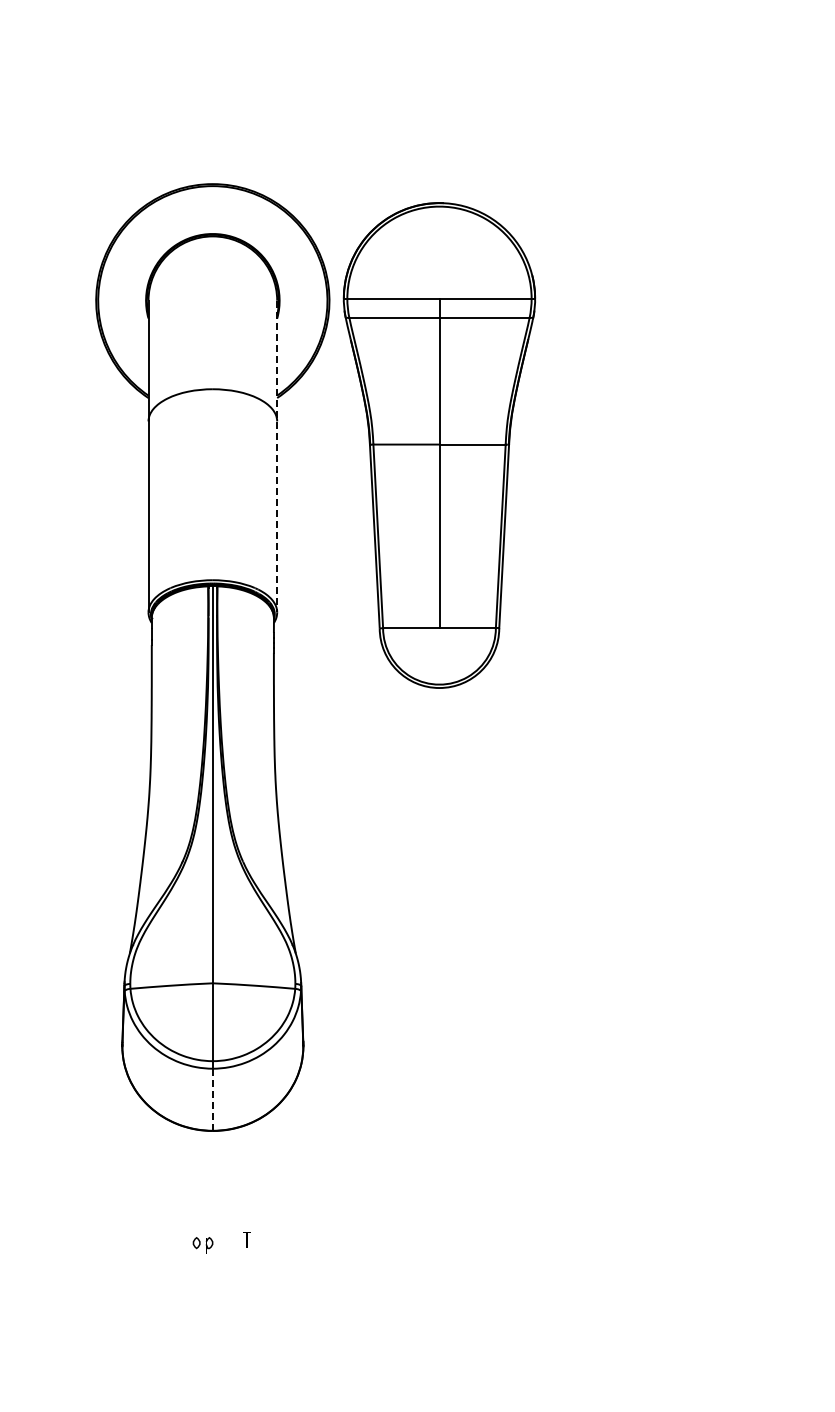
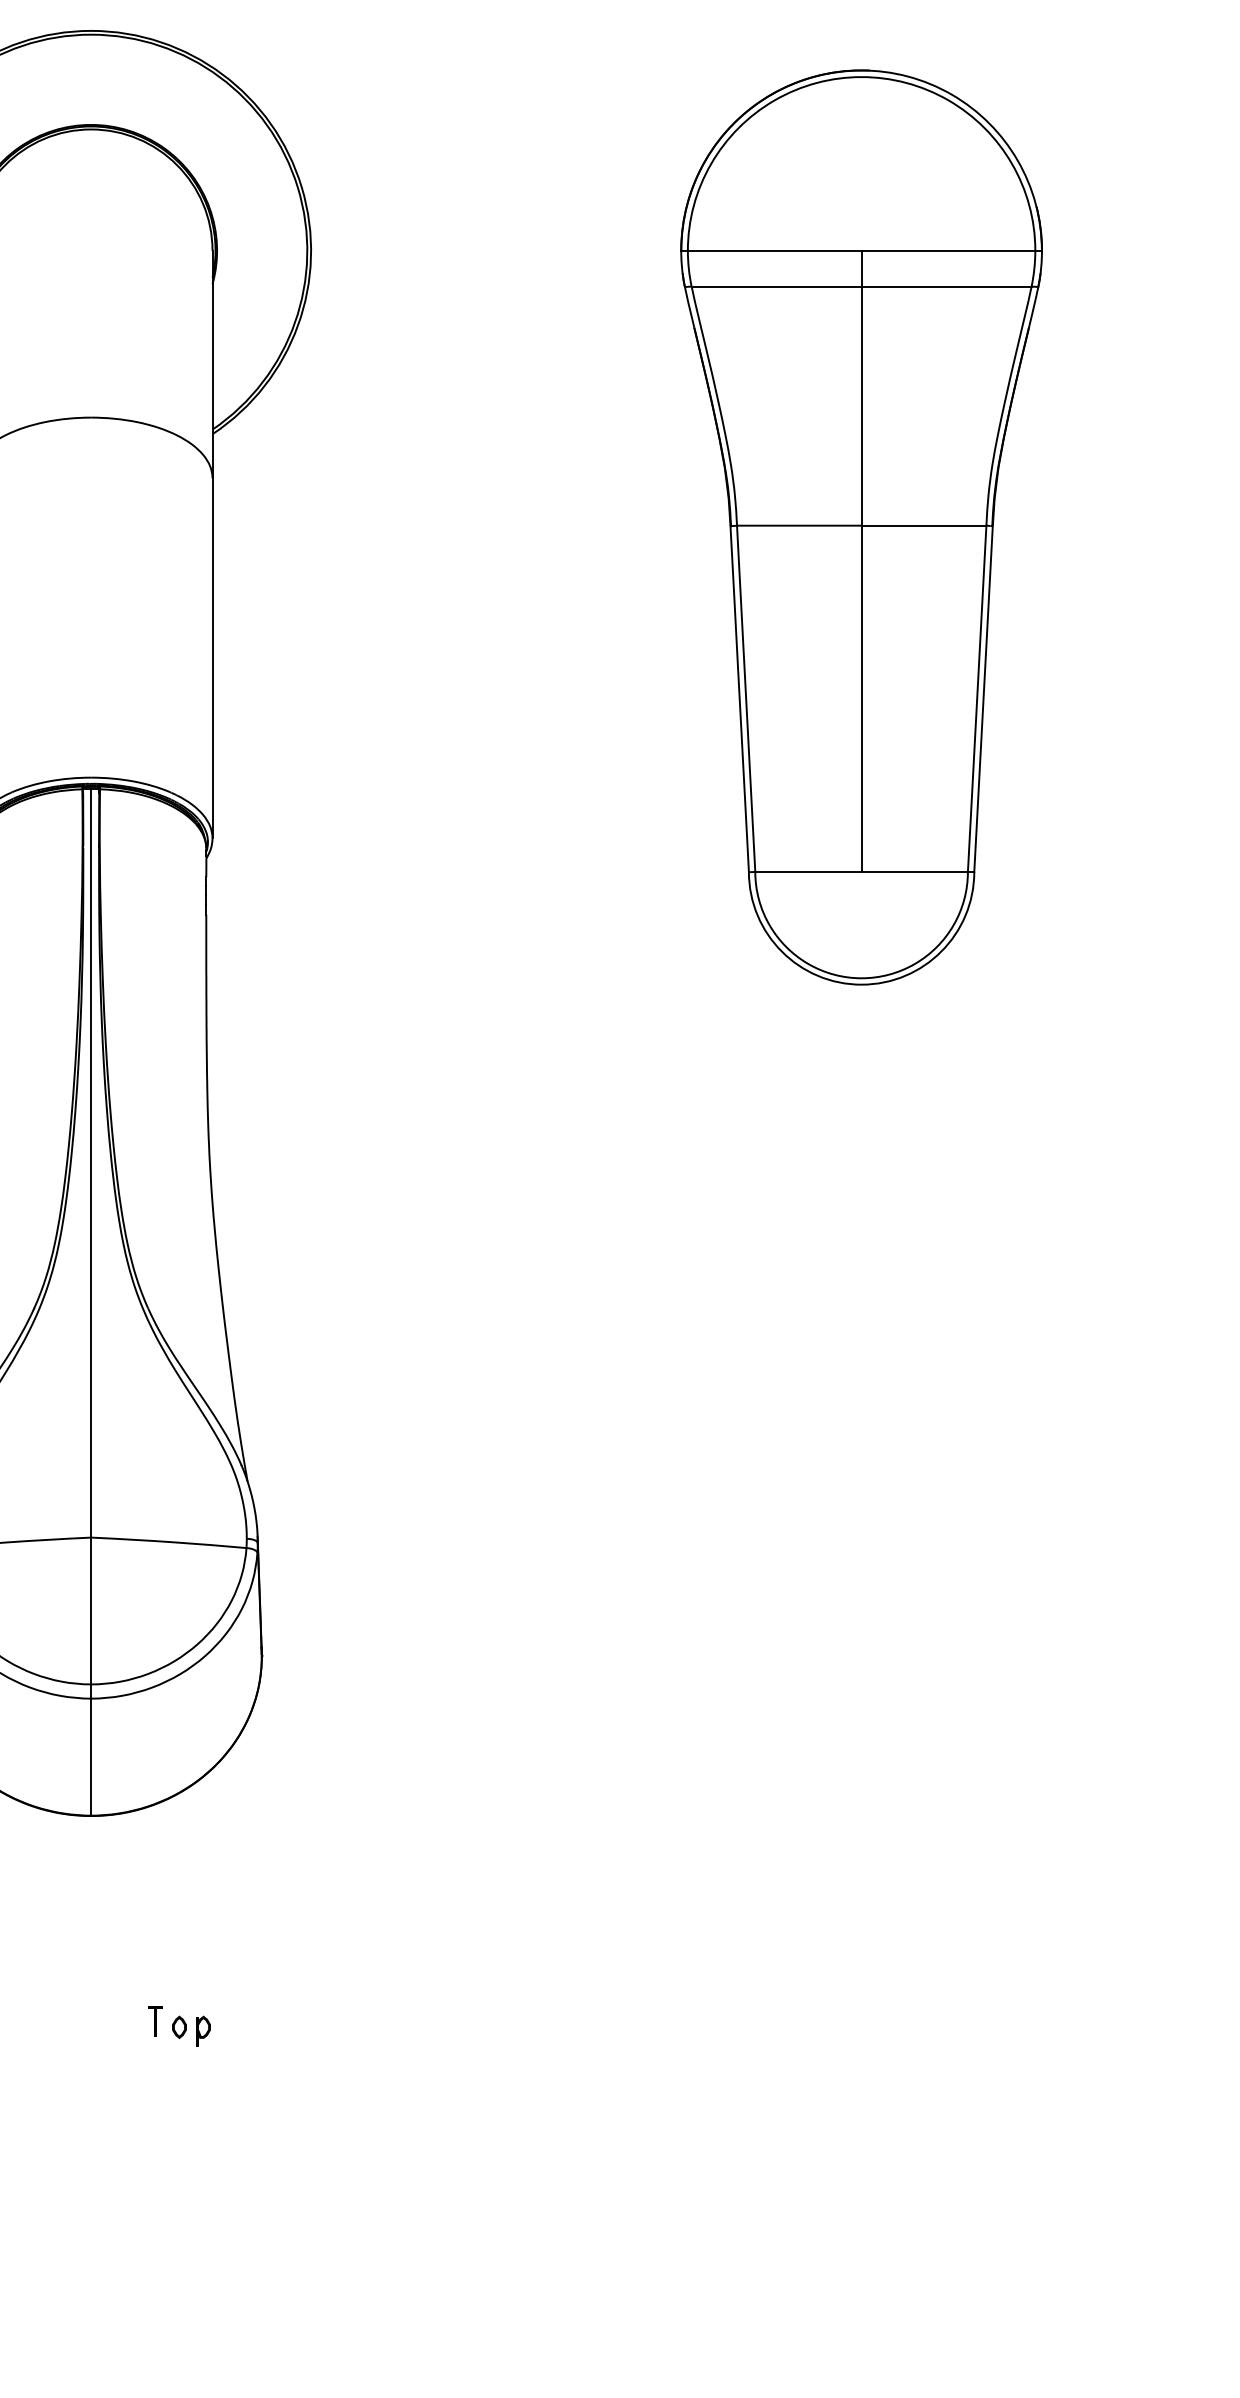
part: (439, 445) -> (861, 527), moved
line: (277, 456) -> (213, 544), dashed -> solid
line: (212, 1099) -> (90, 1756), dashed -> solid
part: (202, 1245) -> (190, 2031), moved

